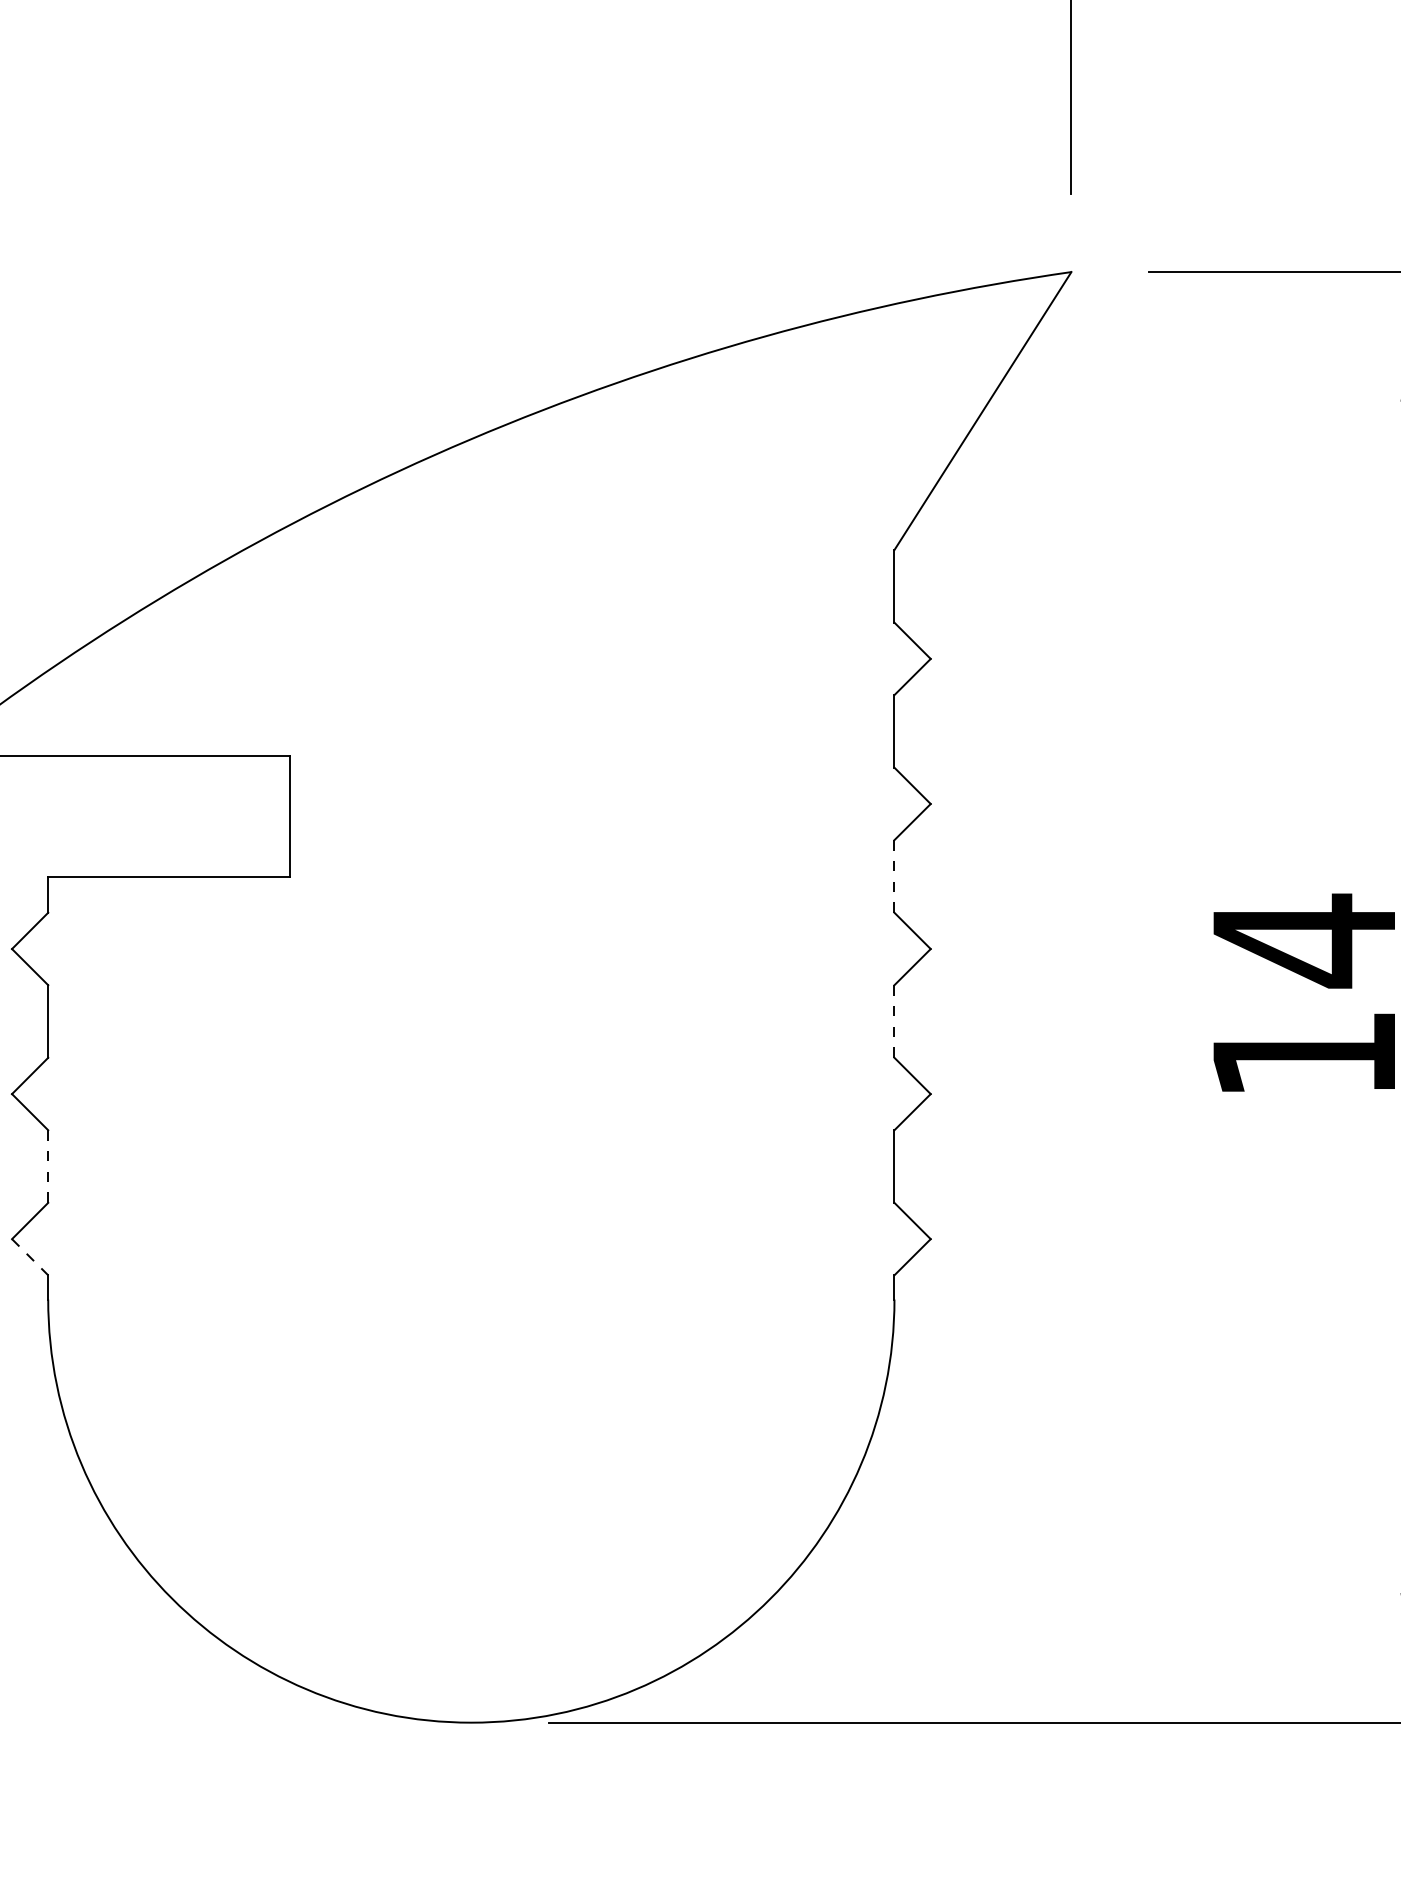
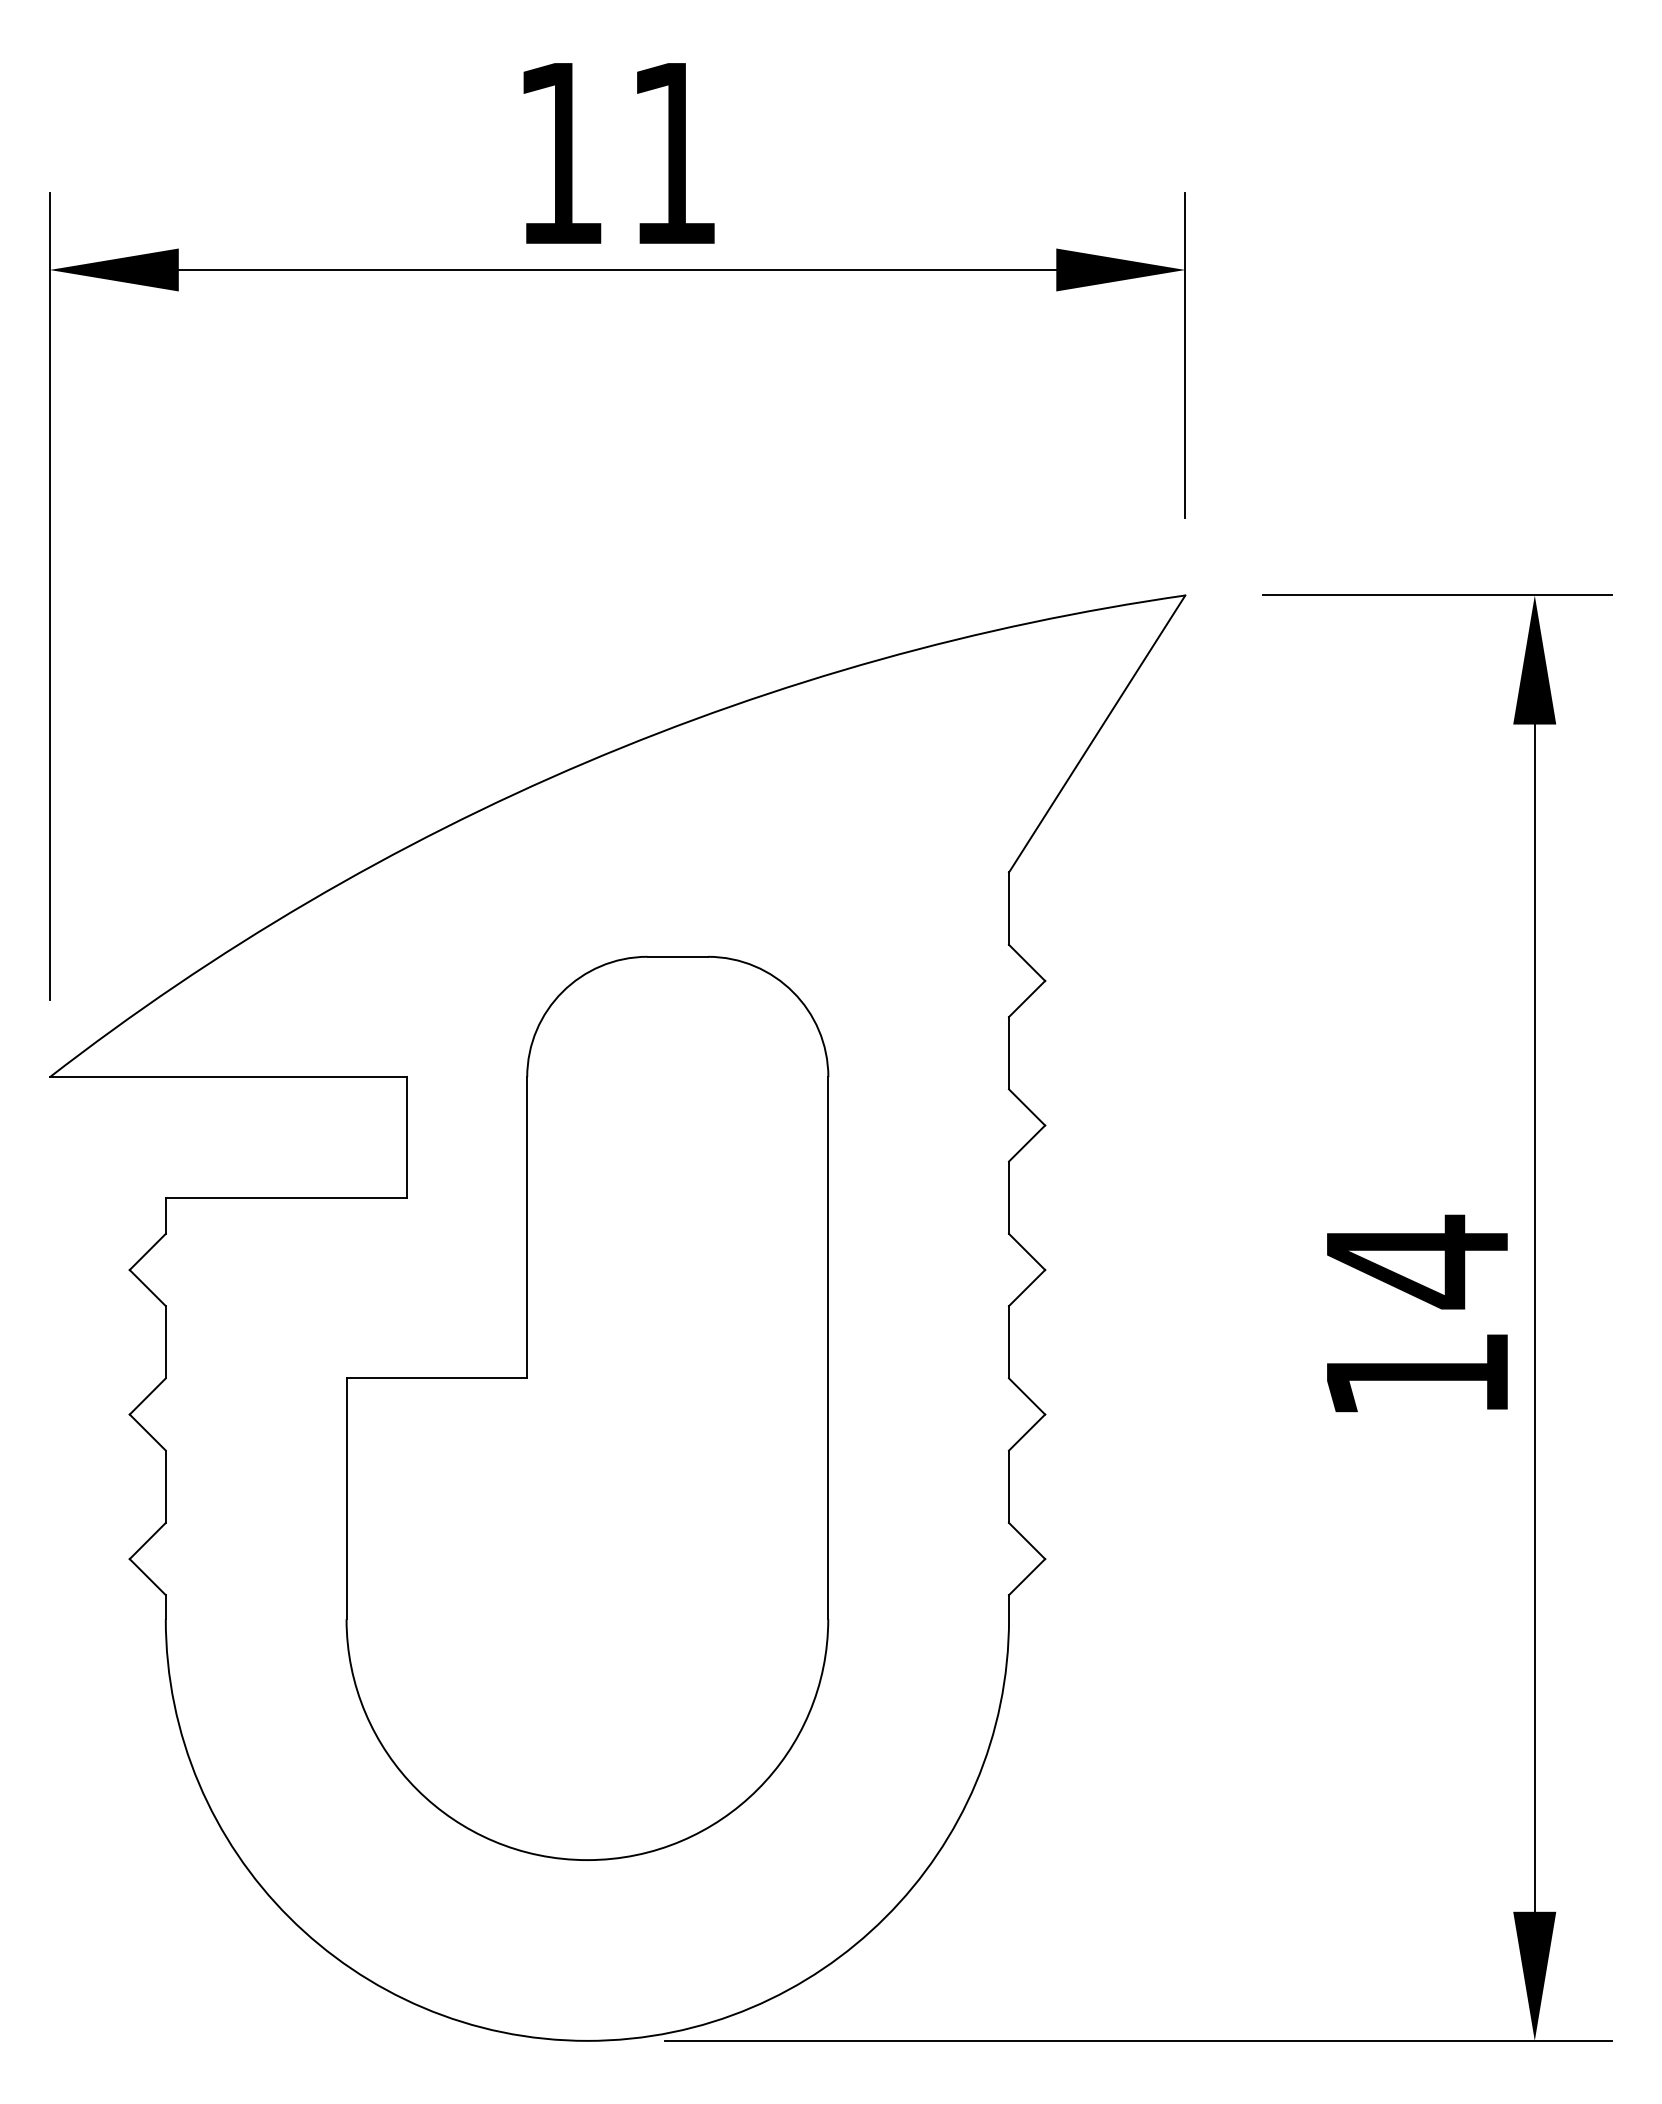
line: (894, 876) -> (1009, 1197), dashed -> solid
line: (894, 1020) -> (1009, 1341), dashed -> solid
part: (471, 1087) -> (587, 1407), added
line: (47, 1167) -> (165, 1487), dashed -> solid
line: (30, 1257) -> (148, 1577), dashed -> solid

